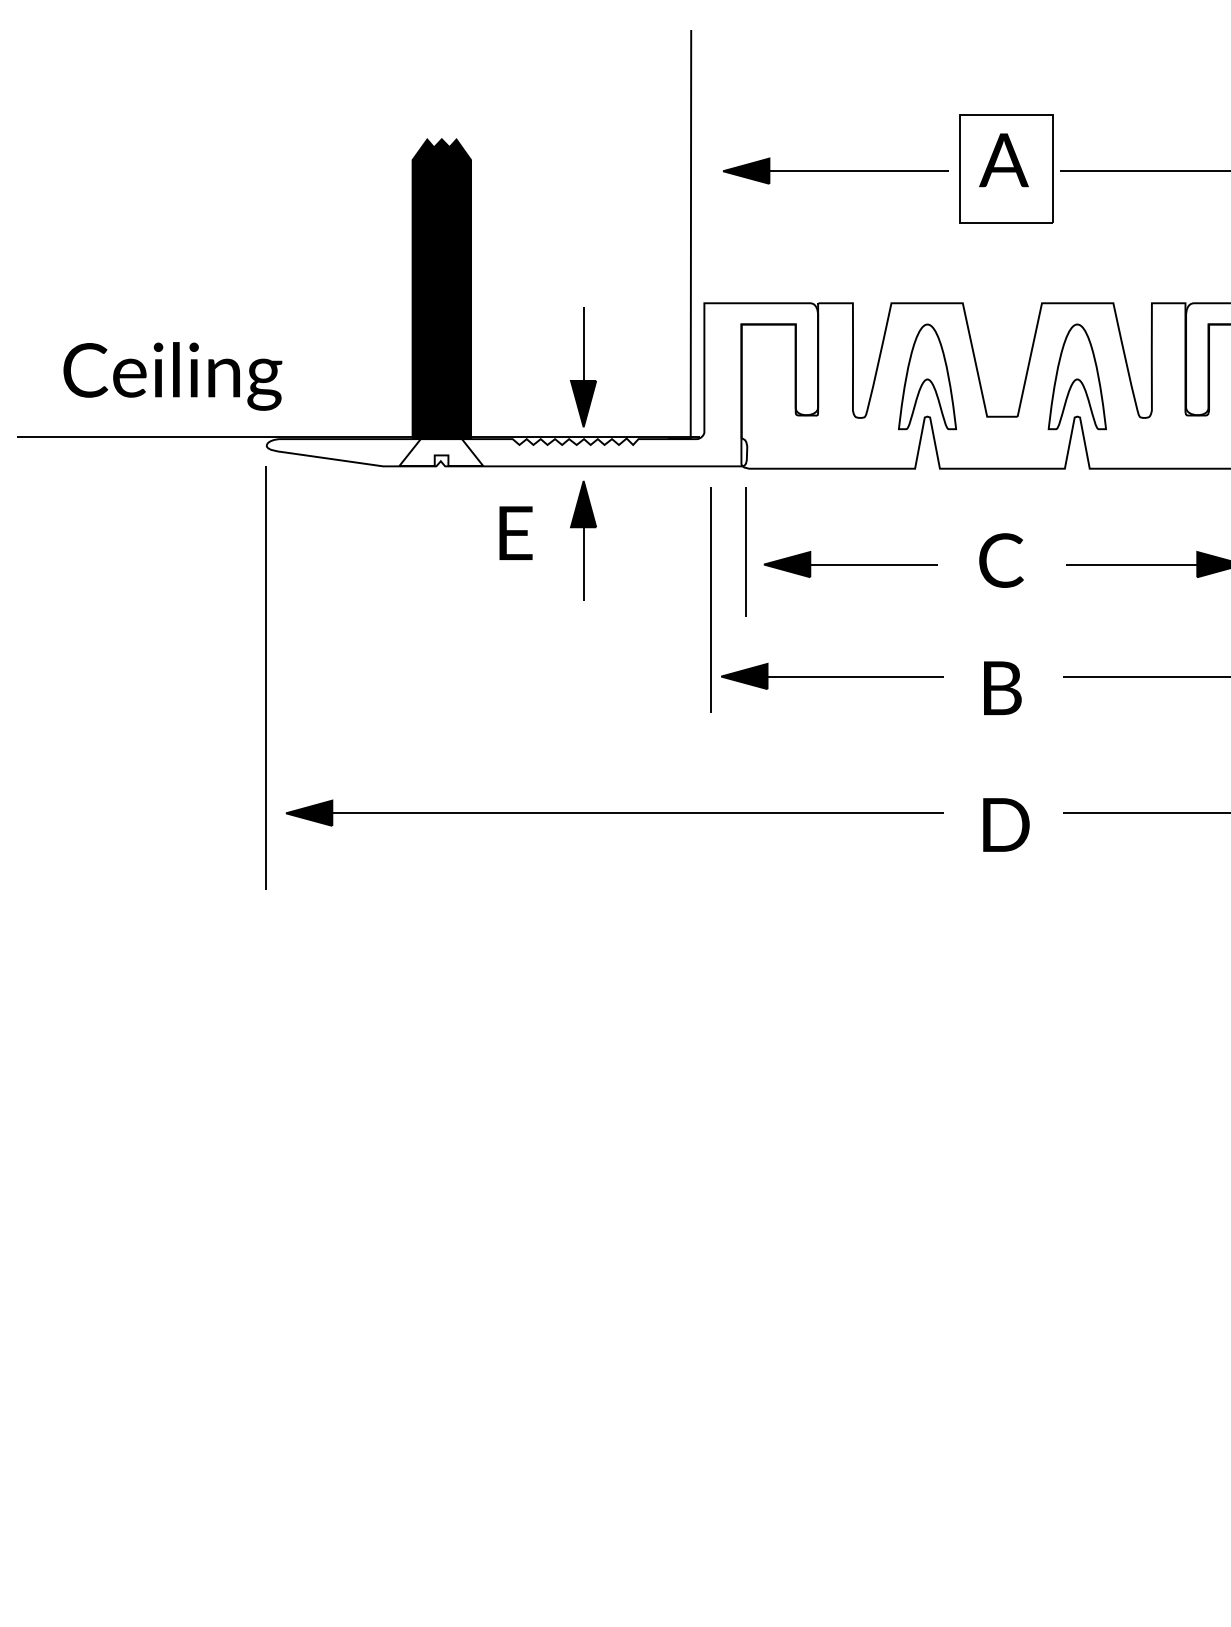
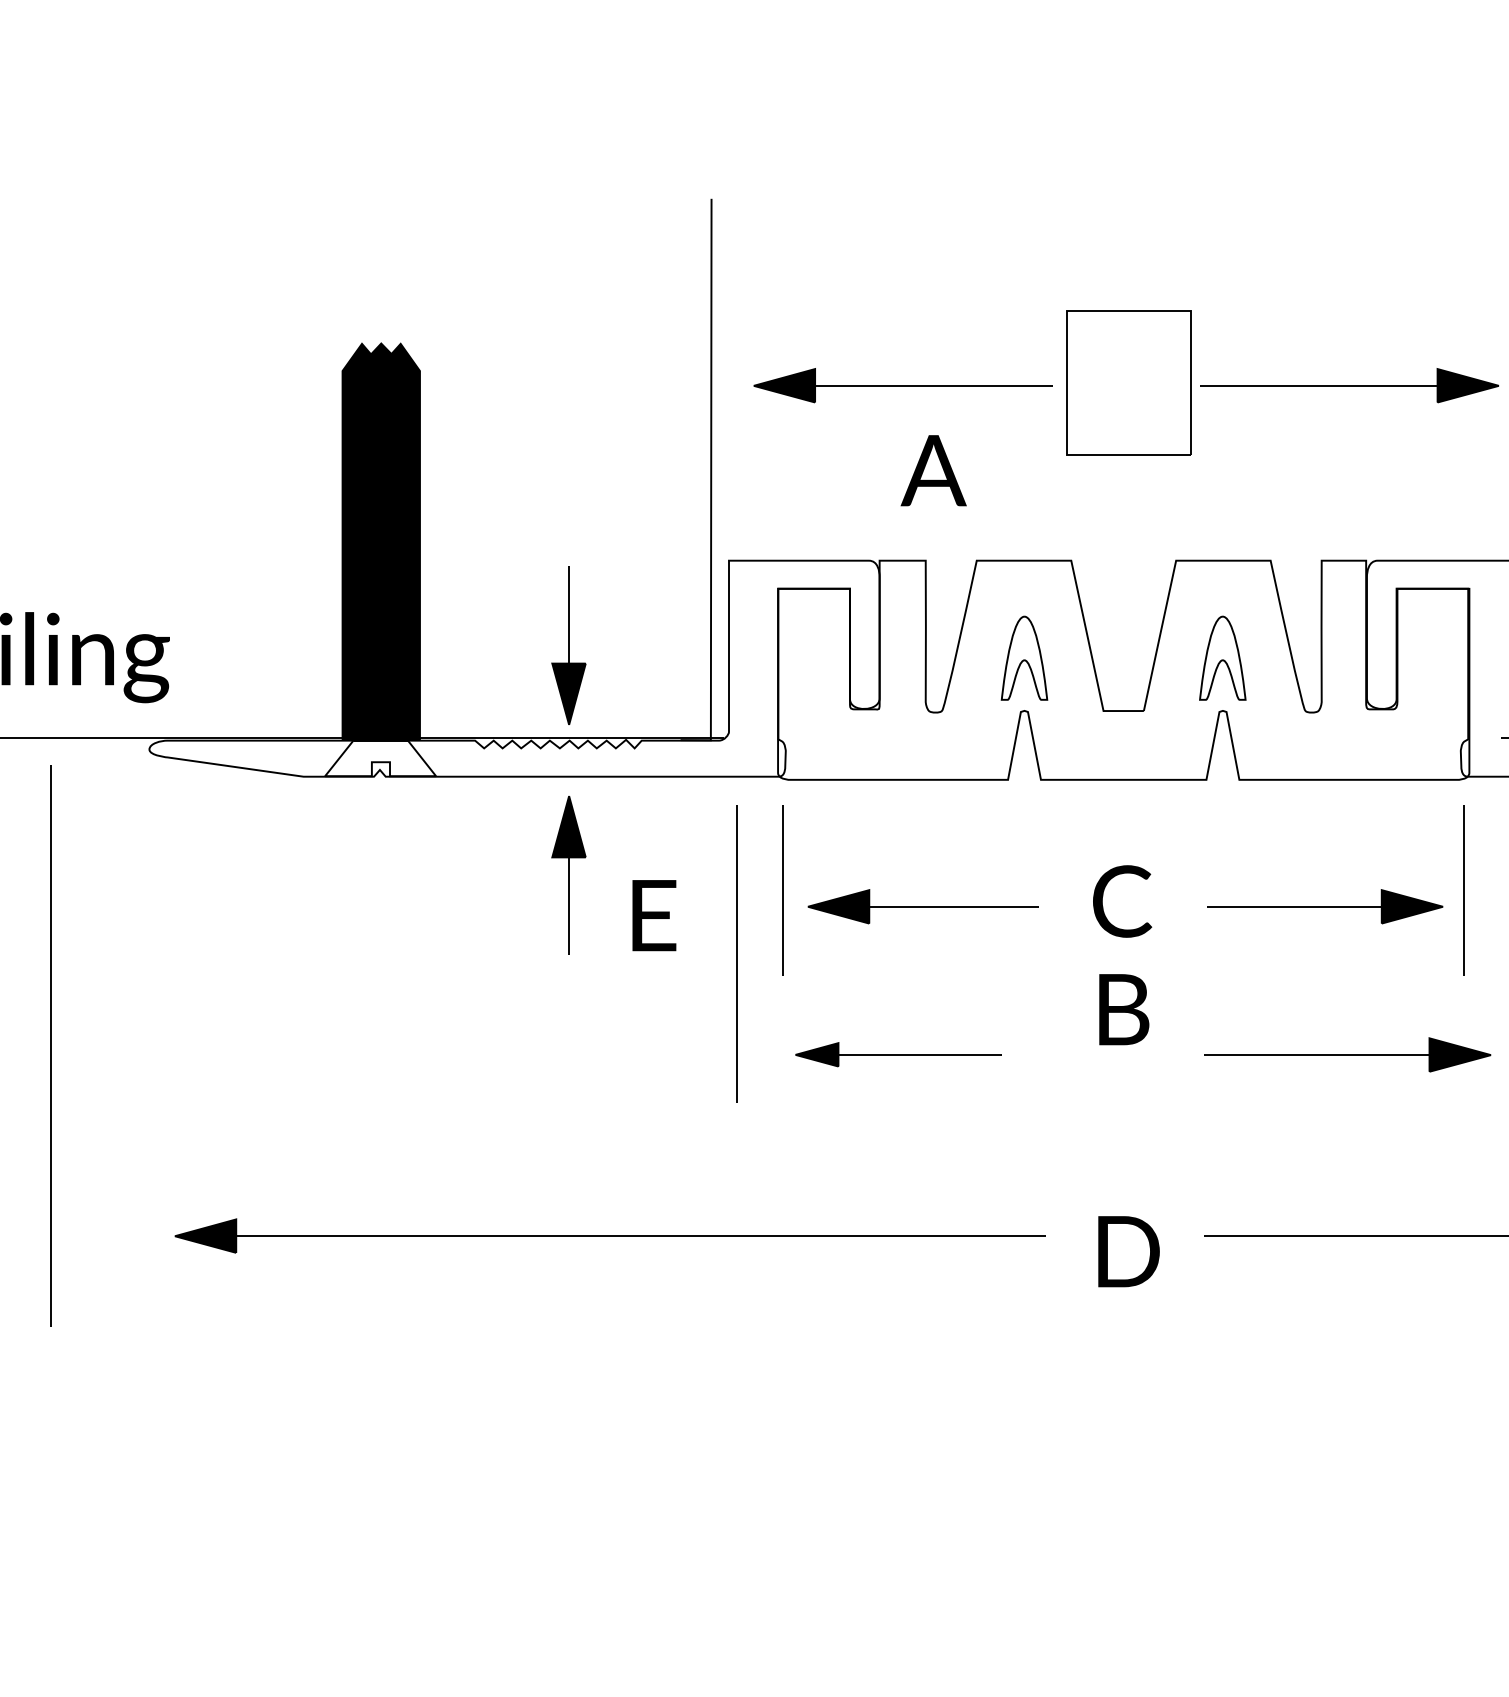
text: (1003, 160) -> (933, 470), moved
part: (927, 376) -> (1024, 657), size x0.6
part: (1076, 376) -> (1221, 657), size x0.6
text: (515, 532) -> (653, 914), moved
part: (832, 675) -> (898, 1053), size x0.7
line: (265, 677) -> (49, 1045), moved
text: (1002, 687) -> (1123, 1008), moved

